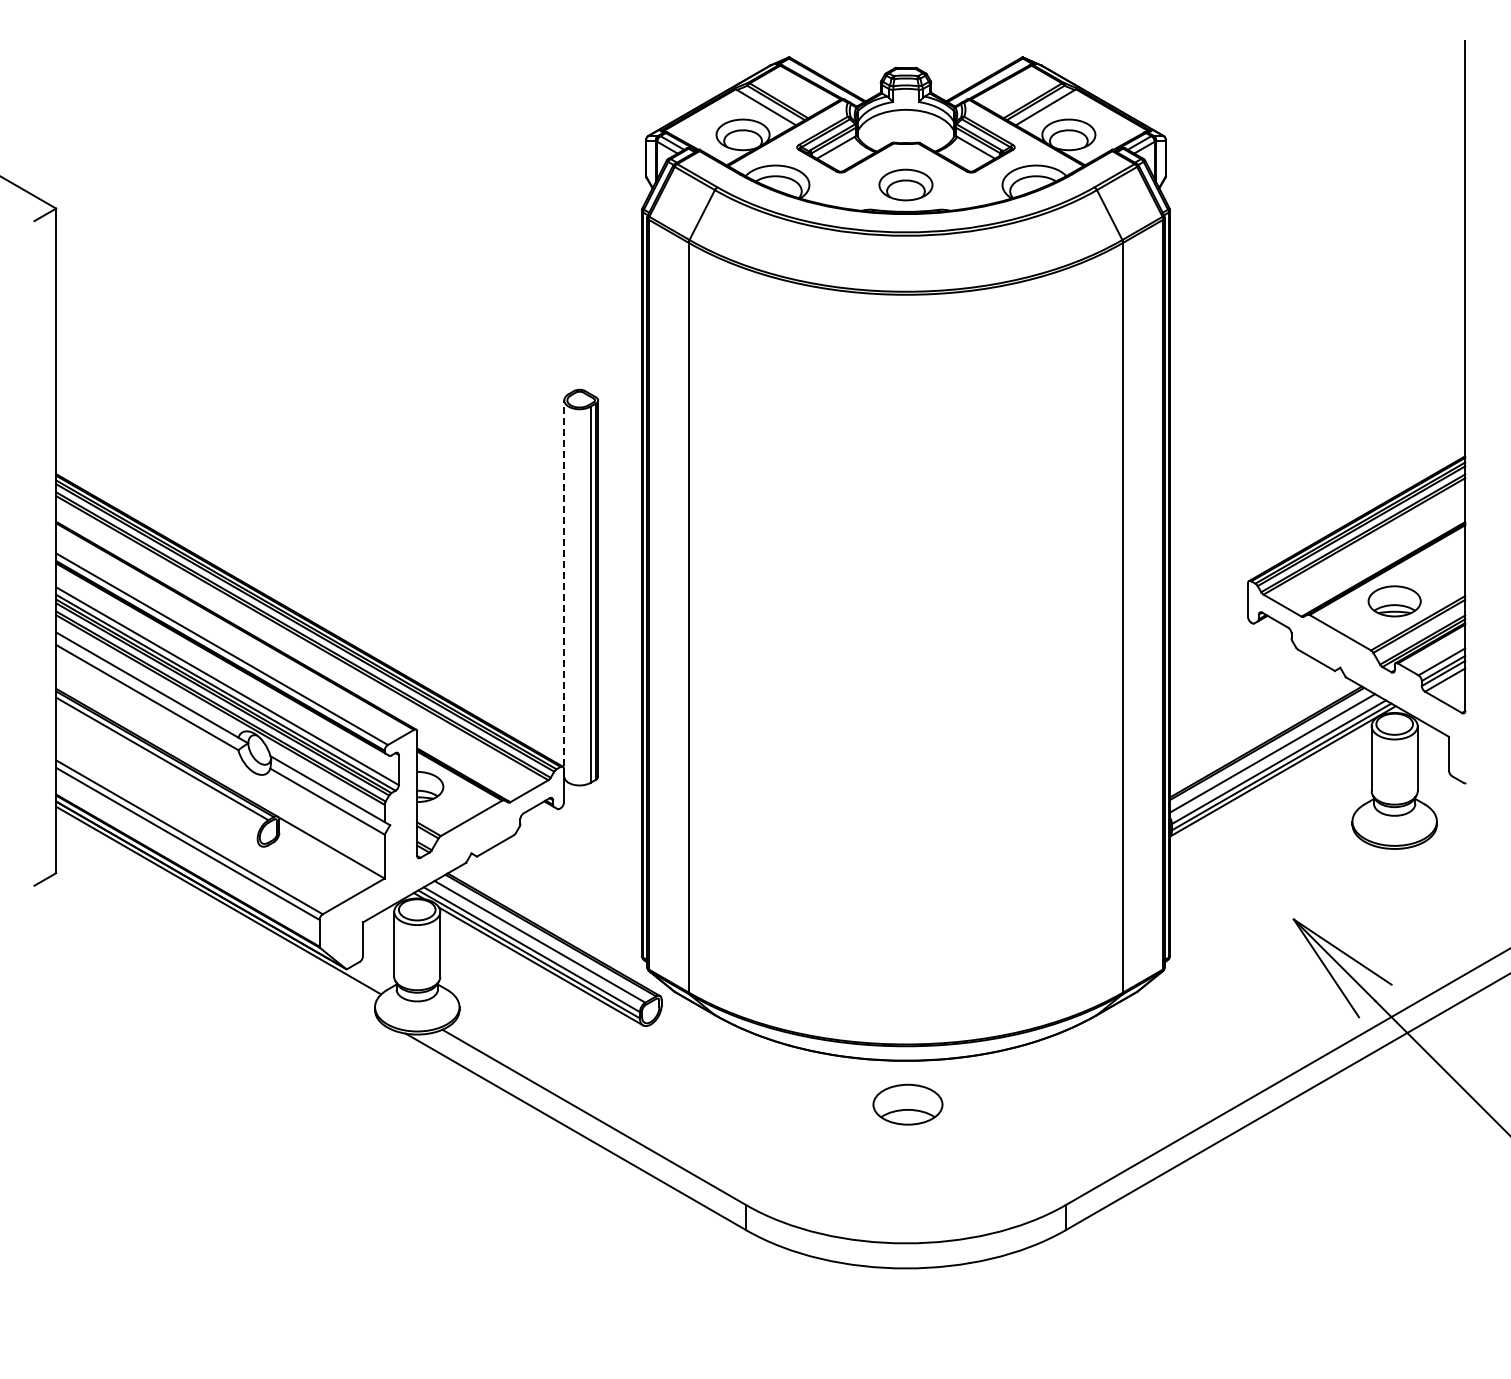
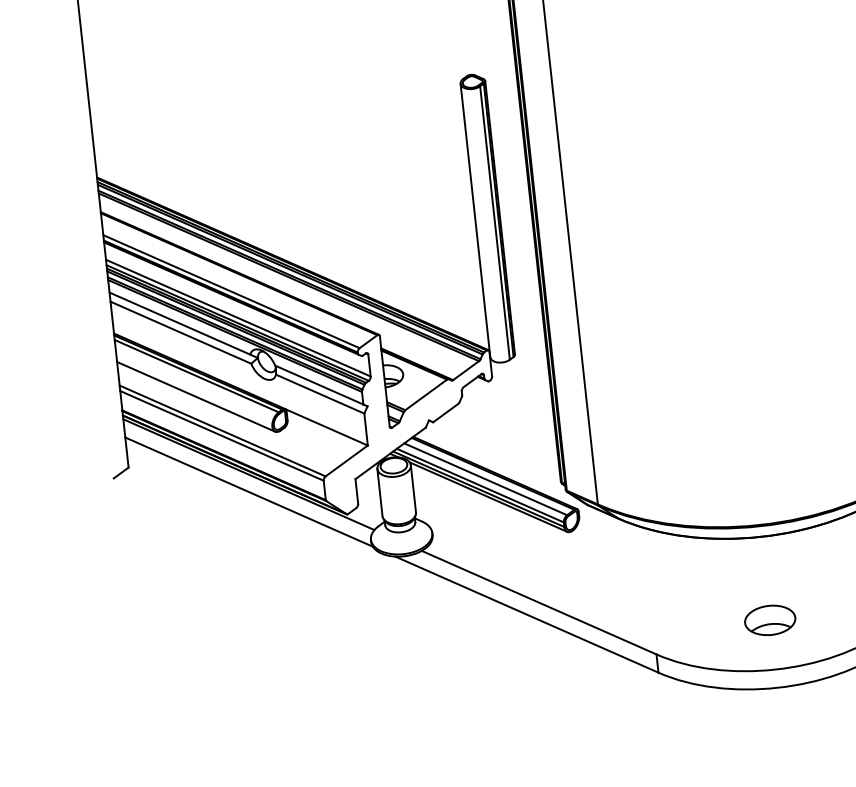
line: (564, 588) -> (475, 220), dashed -> solid
line: (158, 786) -> (196, 396), added
line: (216, 923) -> (249, 491), added
part: (907, 1104) -> (769, 620), moved

